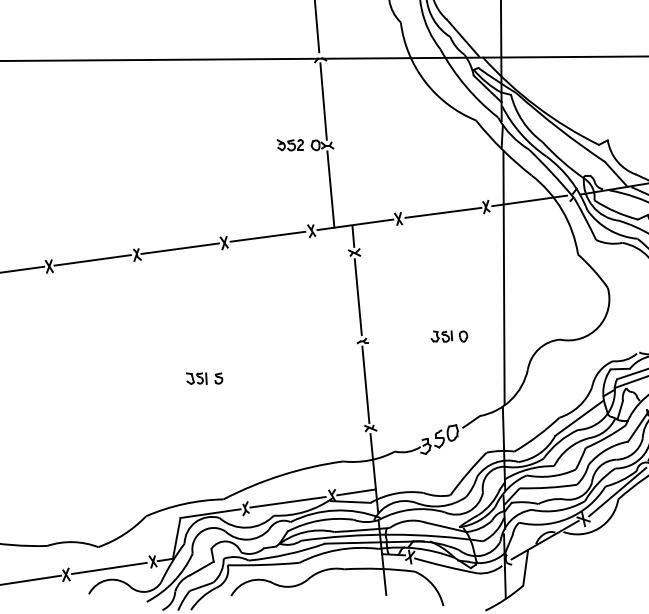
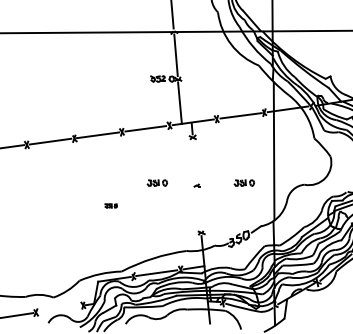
line: (357, 296) -> (194, 161), removed
part: (287, 335) -> (156, 182), added
part: (203, 377) -> (110, 205), size x0.6
line: (364, 385) -> (198, 209), removed
line: (109, 569) -> (59, 309), removed

